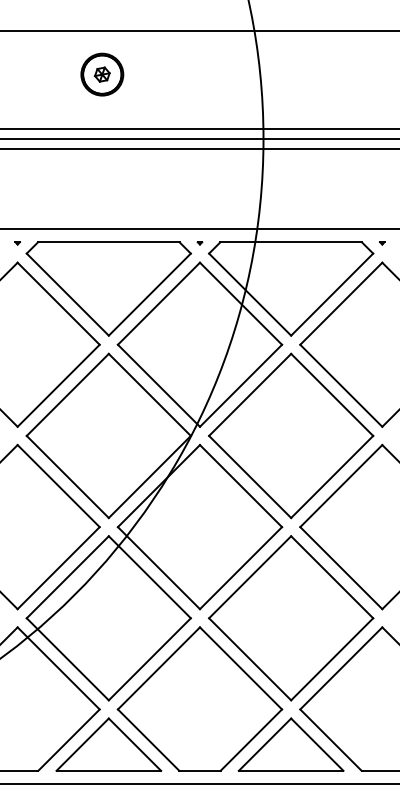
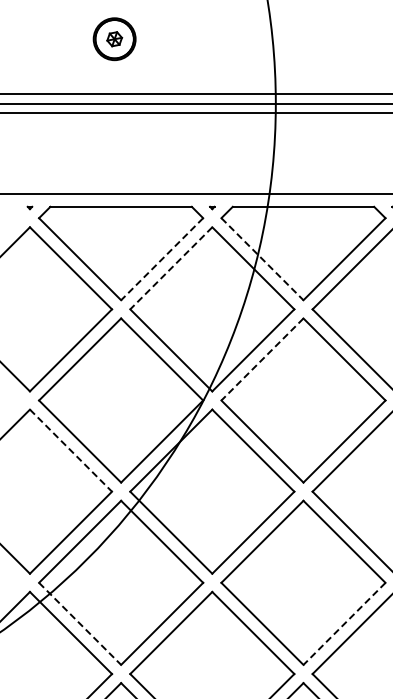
line: (149, 294) -> (161, 259), solid -> dashed
line: (250, 294) -> (262, 259), solid -> dashed
line: (158, 304) -> (170, 269), solid -> dashed
line: (249, 395) -> (261, 360), solid -> dashed
line: (59, 486) -> (71, 451), solid -> dashed
line: (68, 659) -> (80, 624), solid -> dashed
line: (331, 659) -> (343, 624), solid -> dashed

